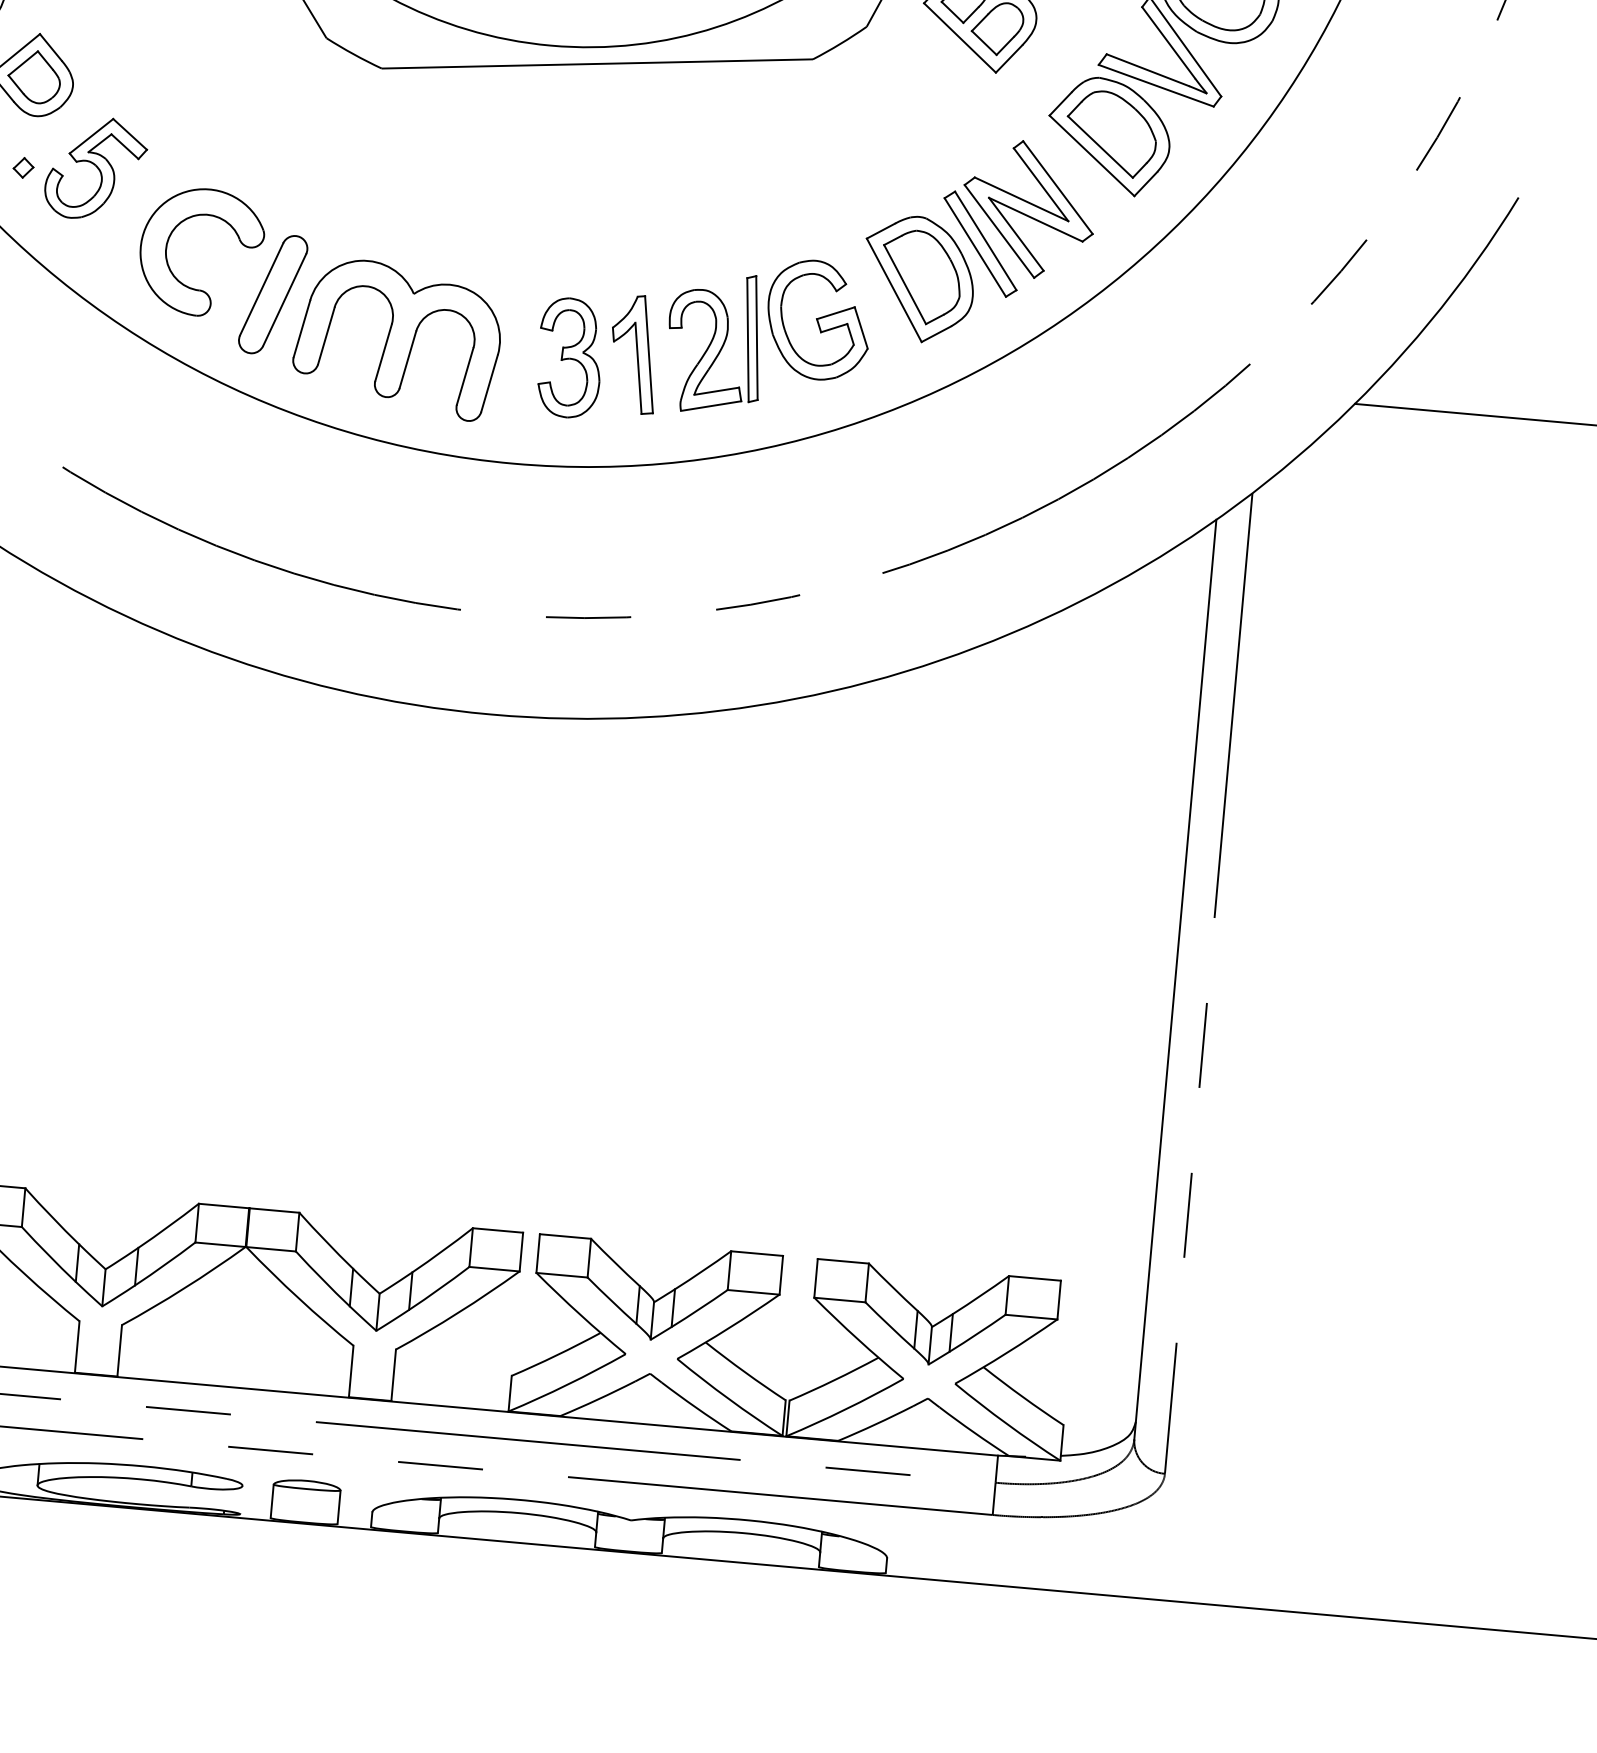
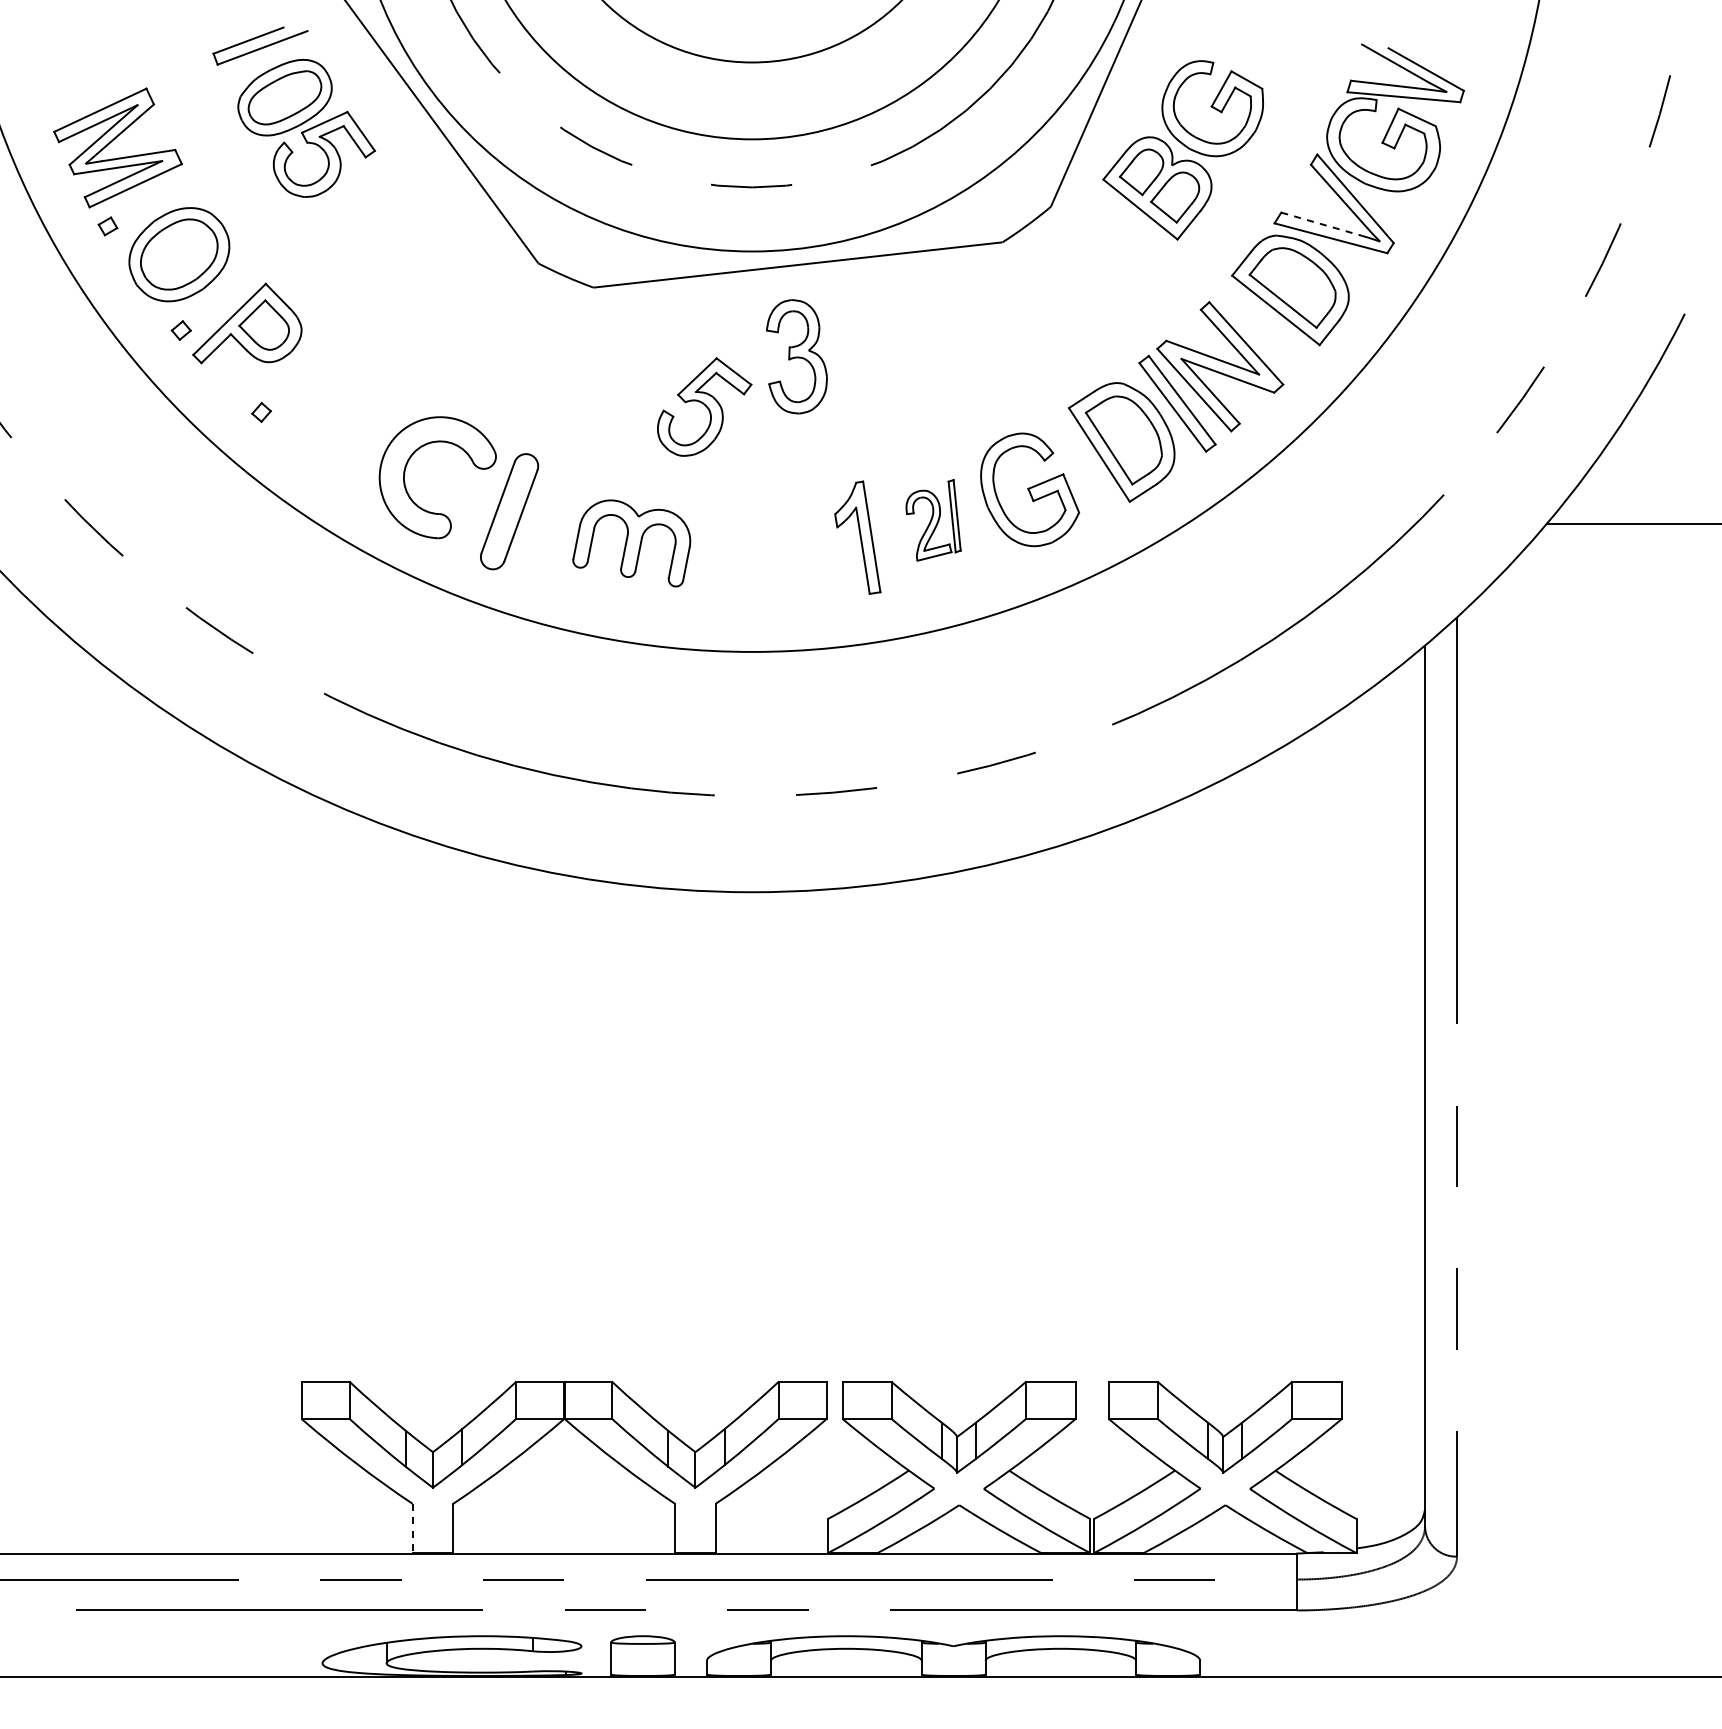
line: (1148, 70) -> (1322, 224), solid -> dashed
part: (96, 168) -> (704, 406), moved
part: (397, 339) -> (631, 543), size x0.6
part: (714, 343) -> (933, 520), size x0.6
part: (569, 357) -> (796, 356), moved
line: (77, 1347) -> (412, 1528), solid -> dashed

